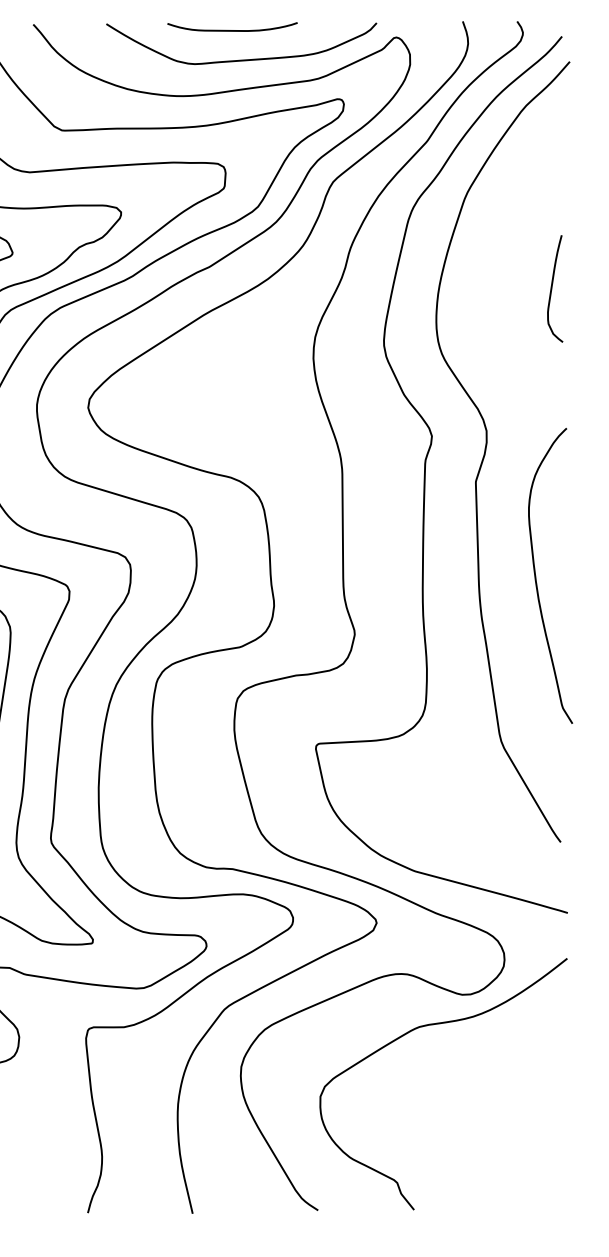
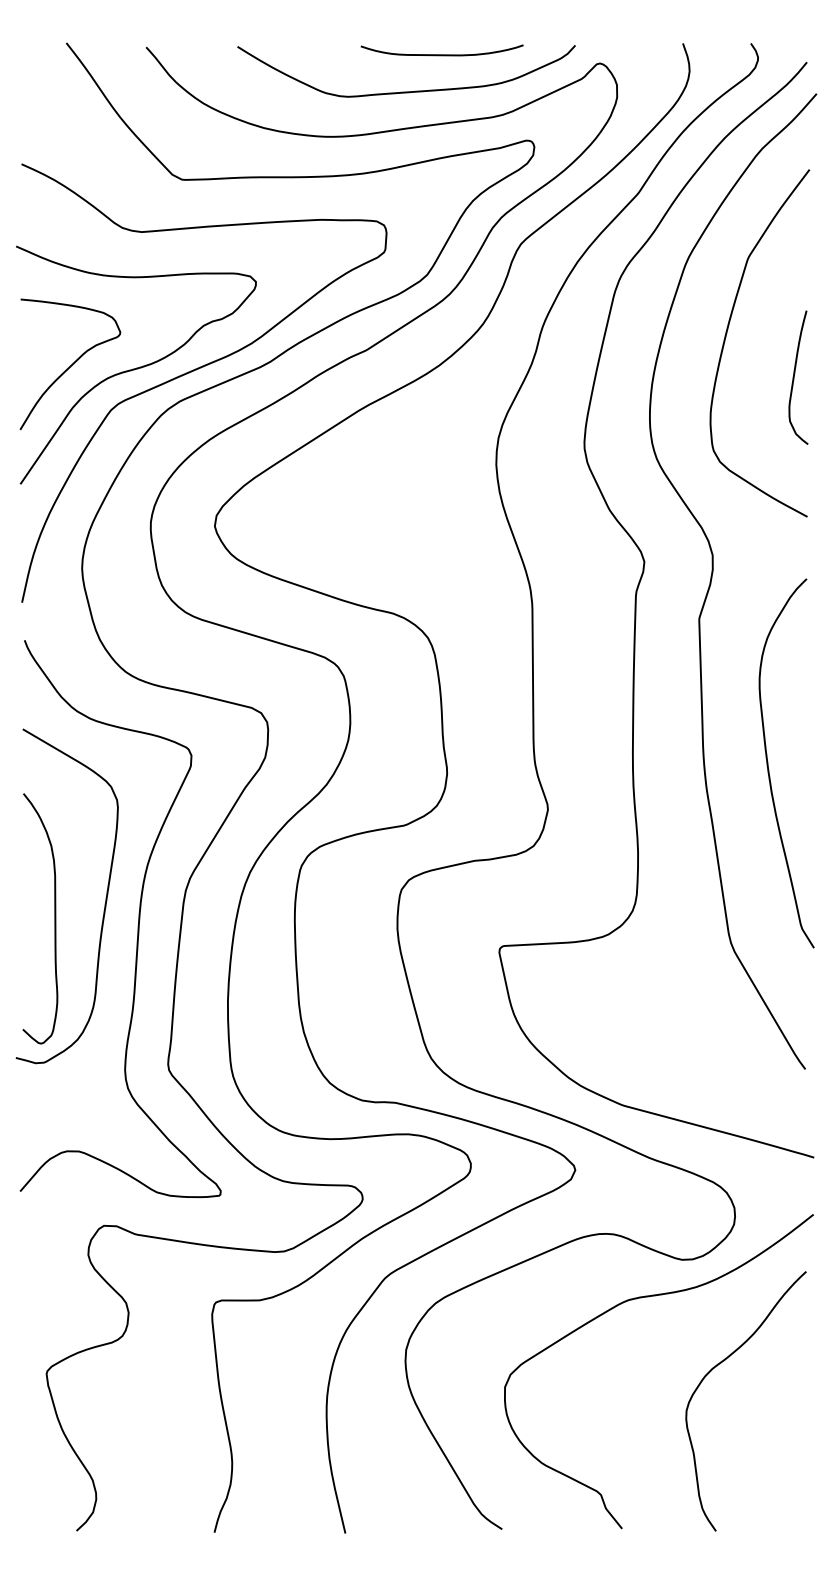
curve: (232, 30) -> (441, 54), moved
curve: (498, 253) -> (727, 333), added
curve: (536, 576) -> (768, 763), moved
curve: (490, 1080) -> (717, 1366), added

